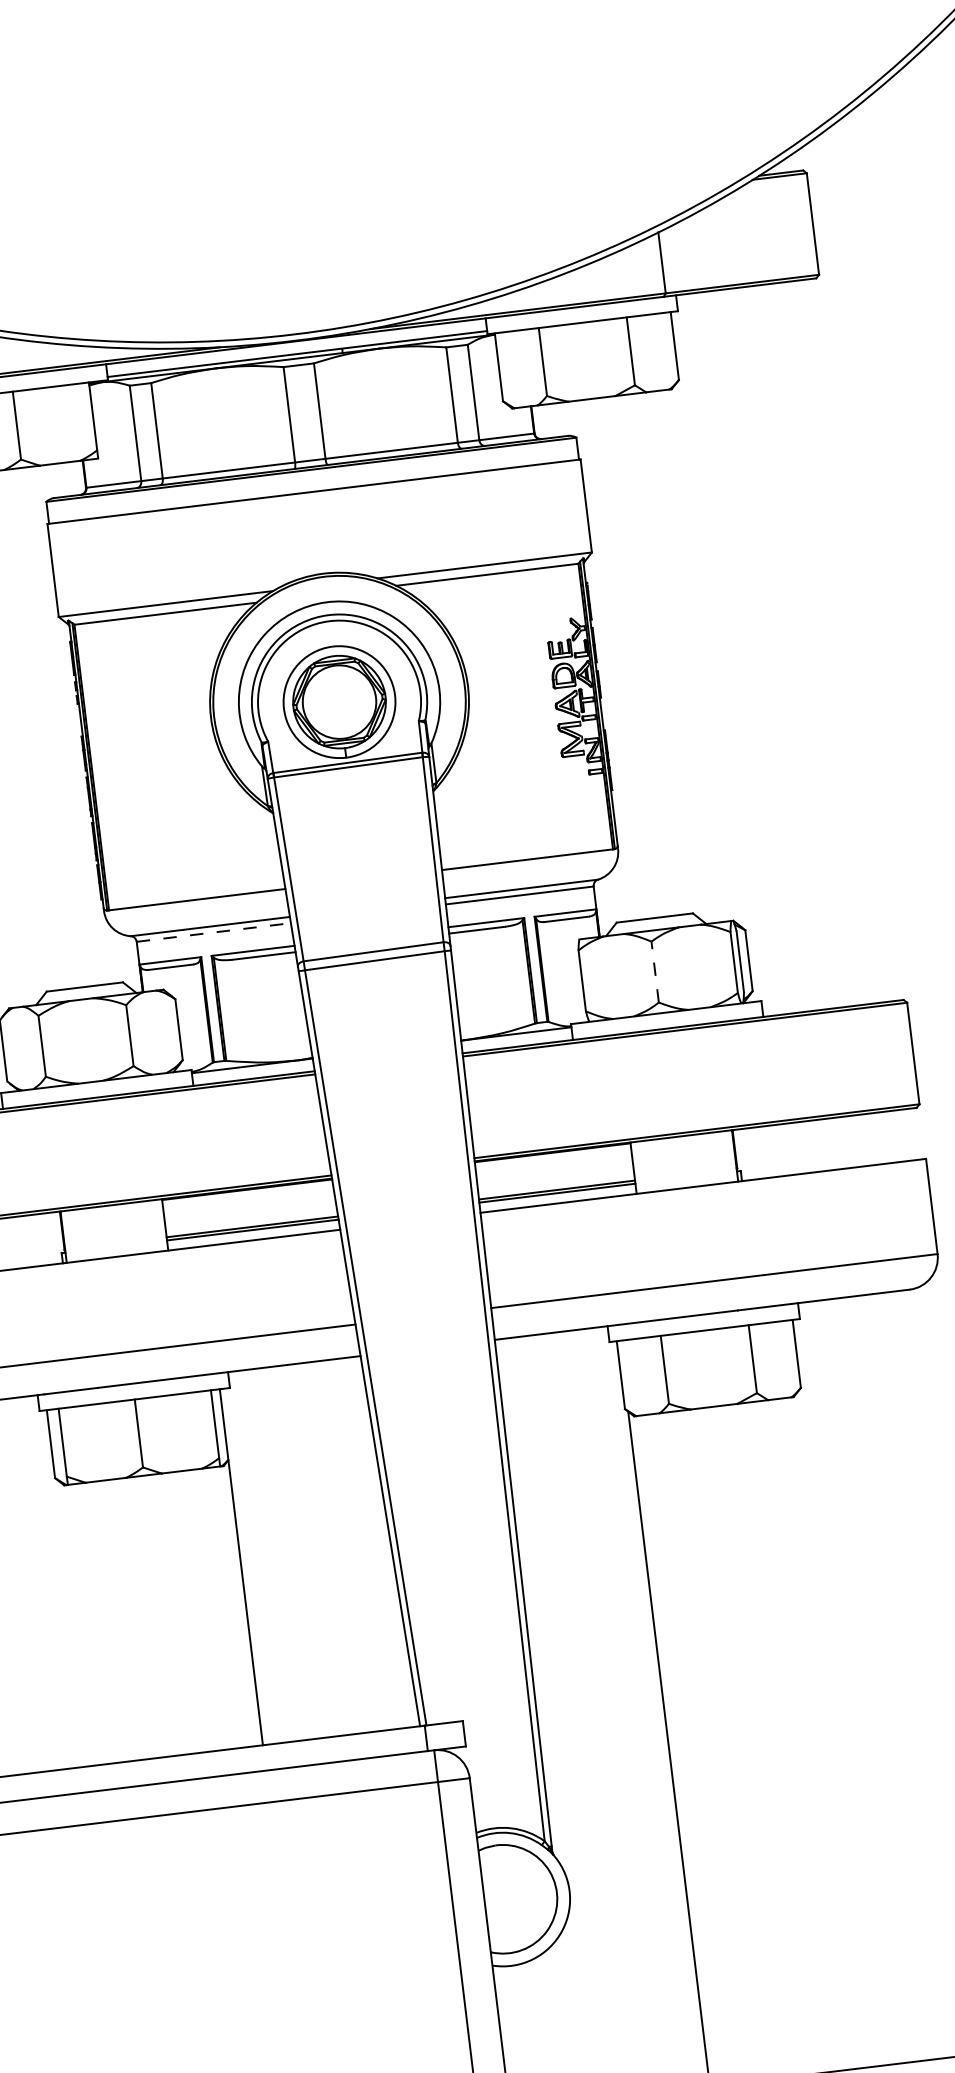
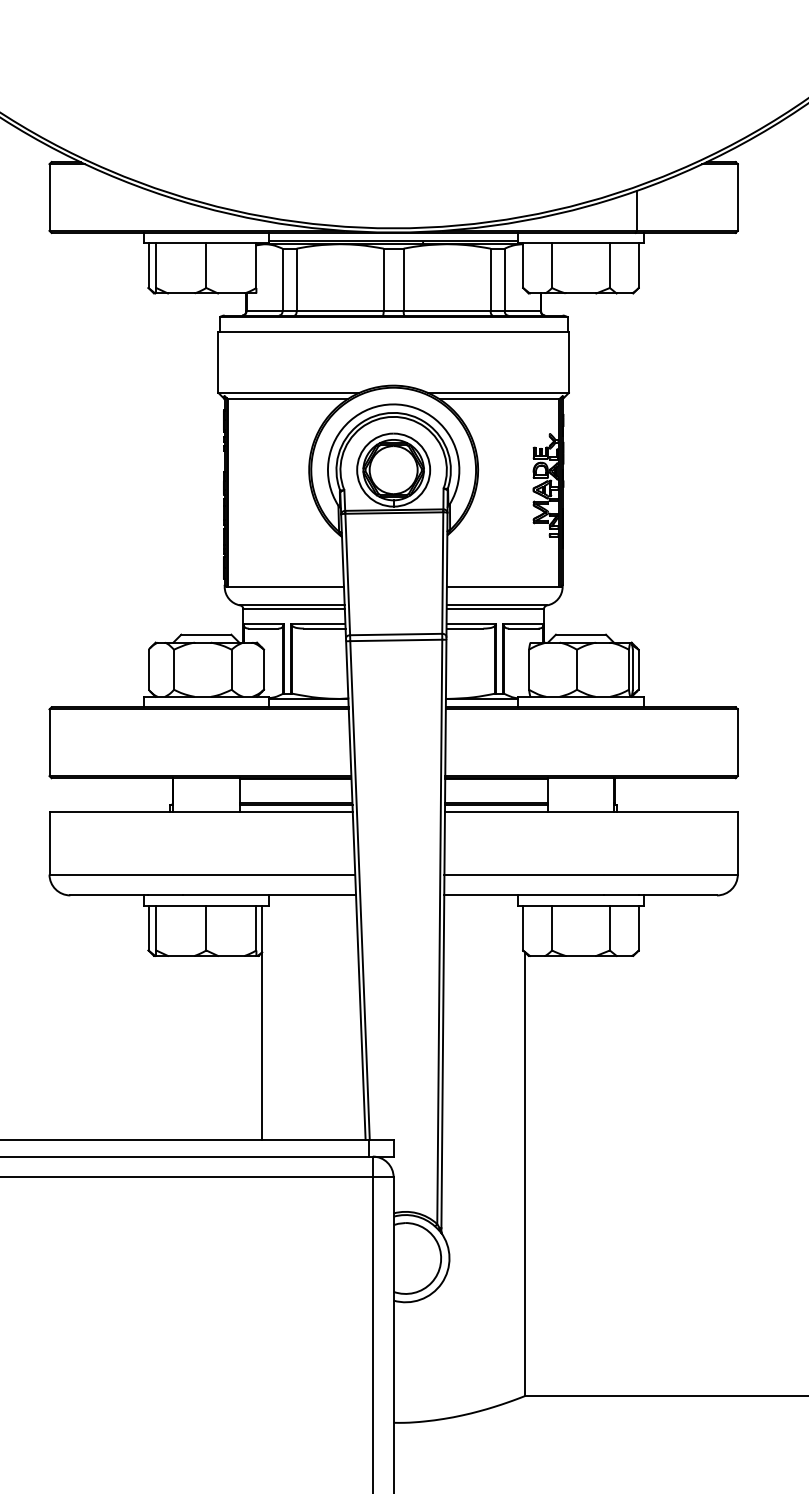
line: (214, 932) -> (294, 609), dashed -> solid
line: (654, 971) -> (576, 669), dashed -> solid

